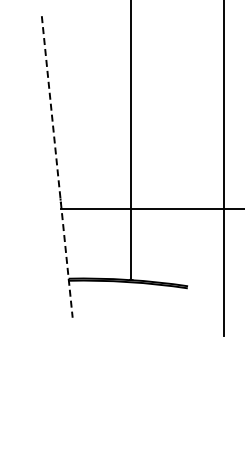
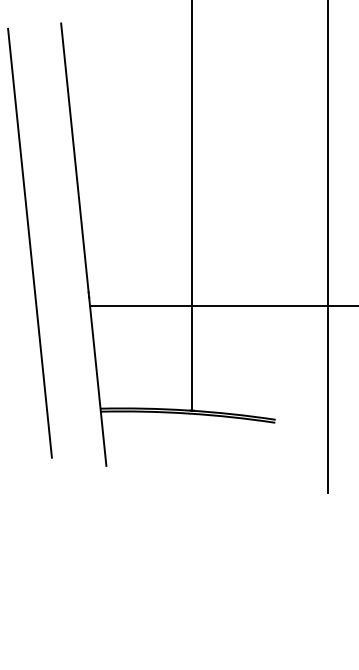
line: (20, 165) -> (29, 242), added
line: (57, 166) -> (84, 244), dashed -> solid

